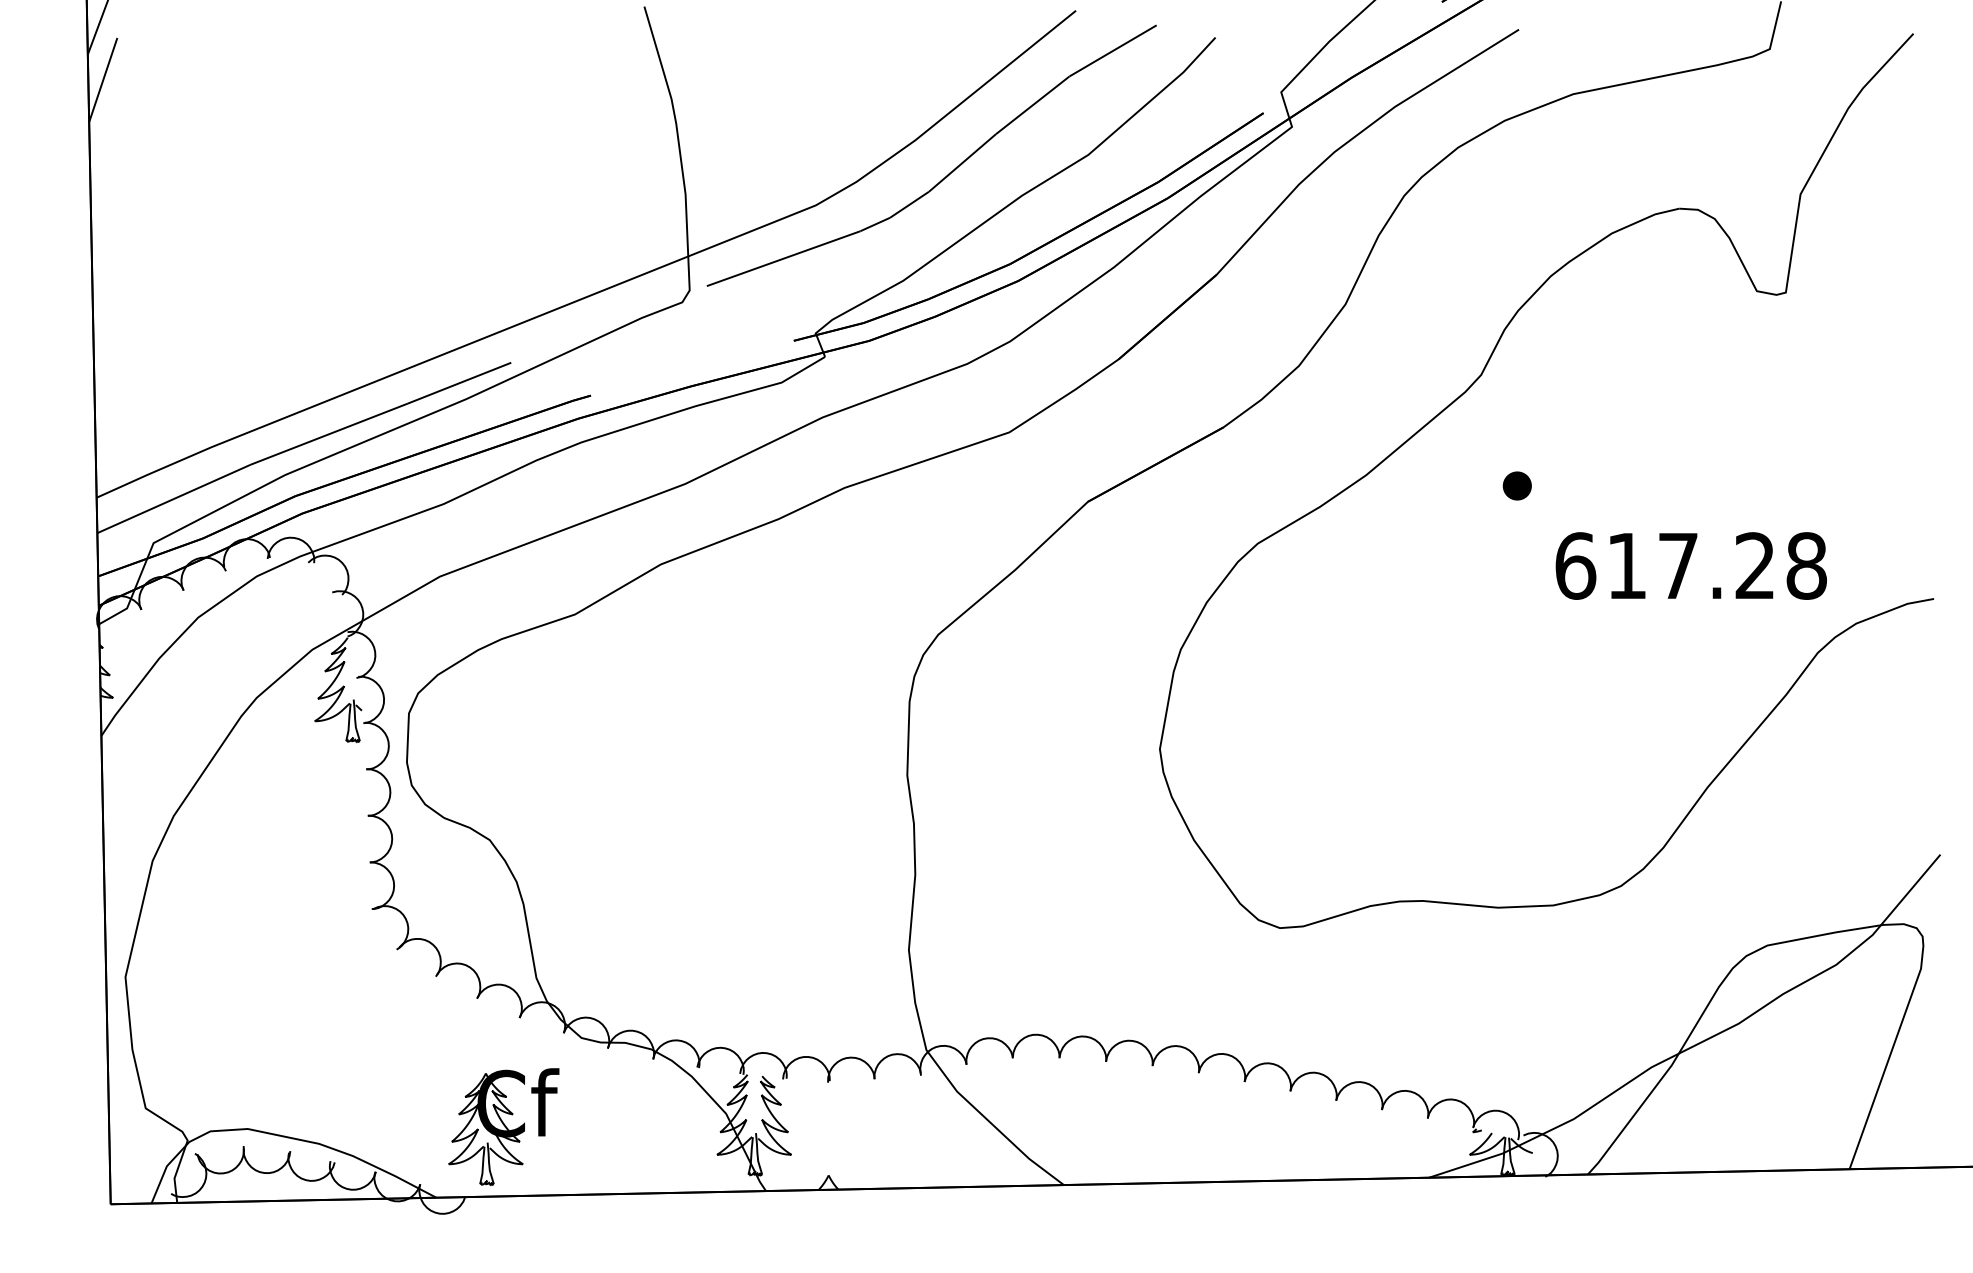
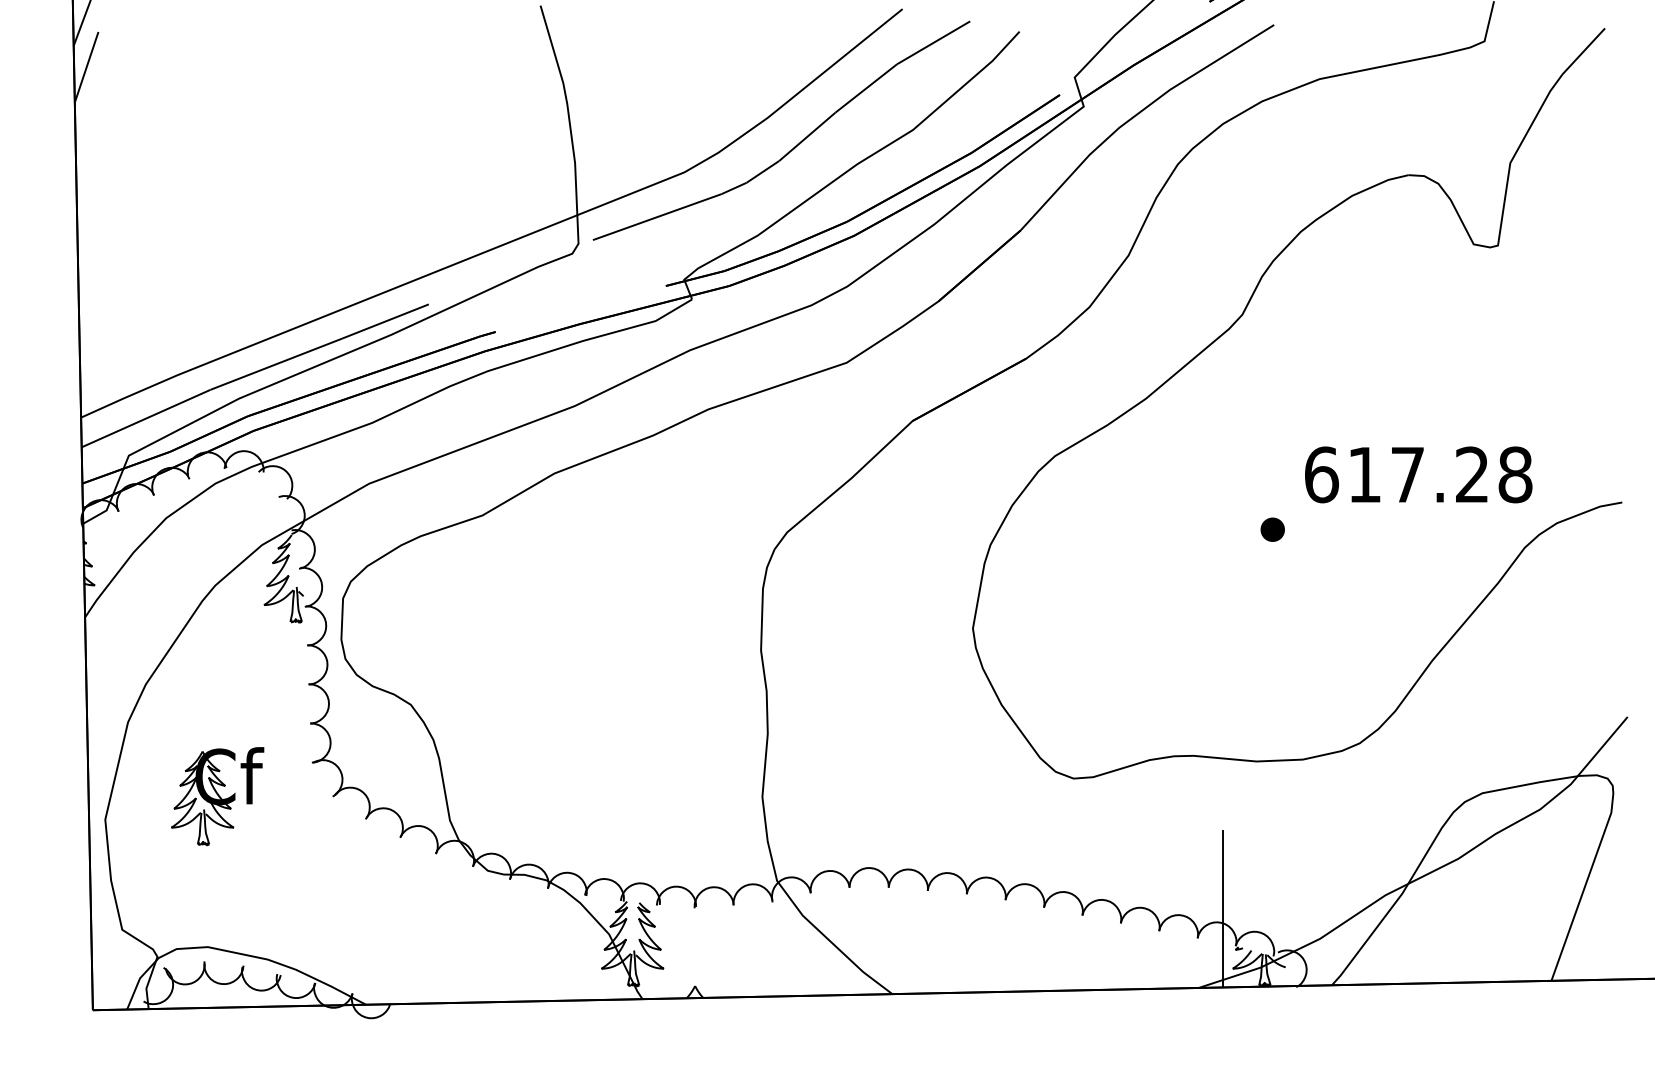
part: (1517, 485) -> (1272, 529), moved
line: (1458, 1082) -> (1223, 908), added
part: (503, 1127) -> (217, 796), moved

